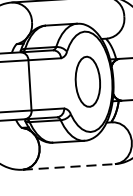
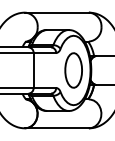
line: (68, 167) -> (56, 128), dashed -> solid

